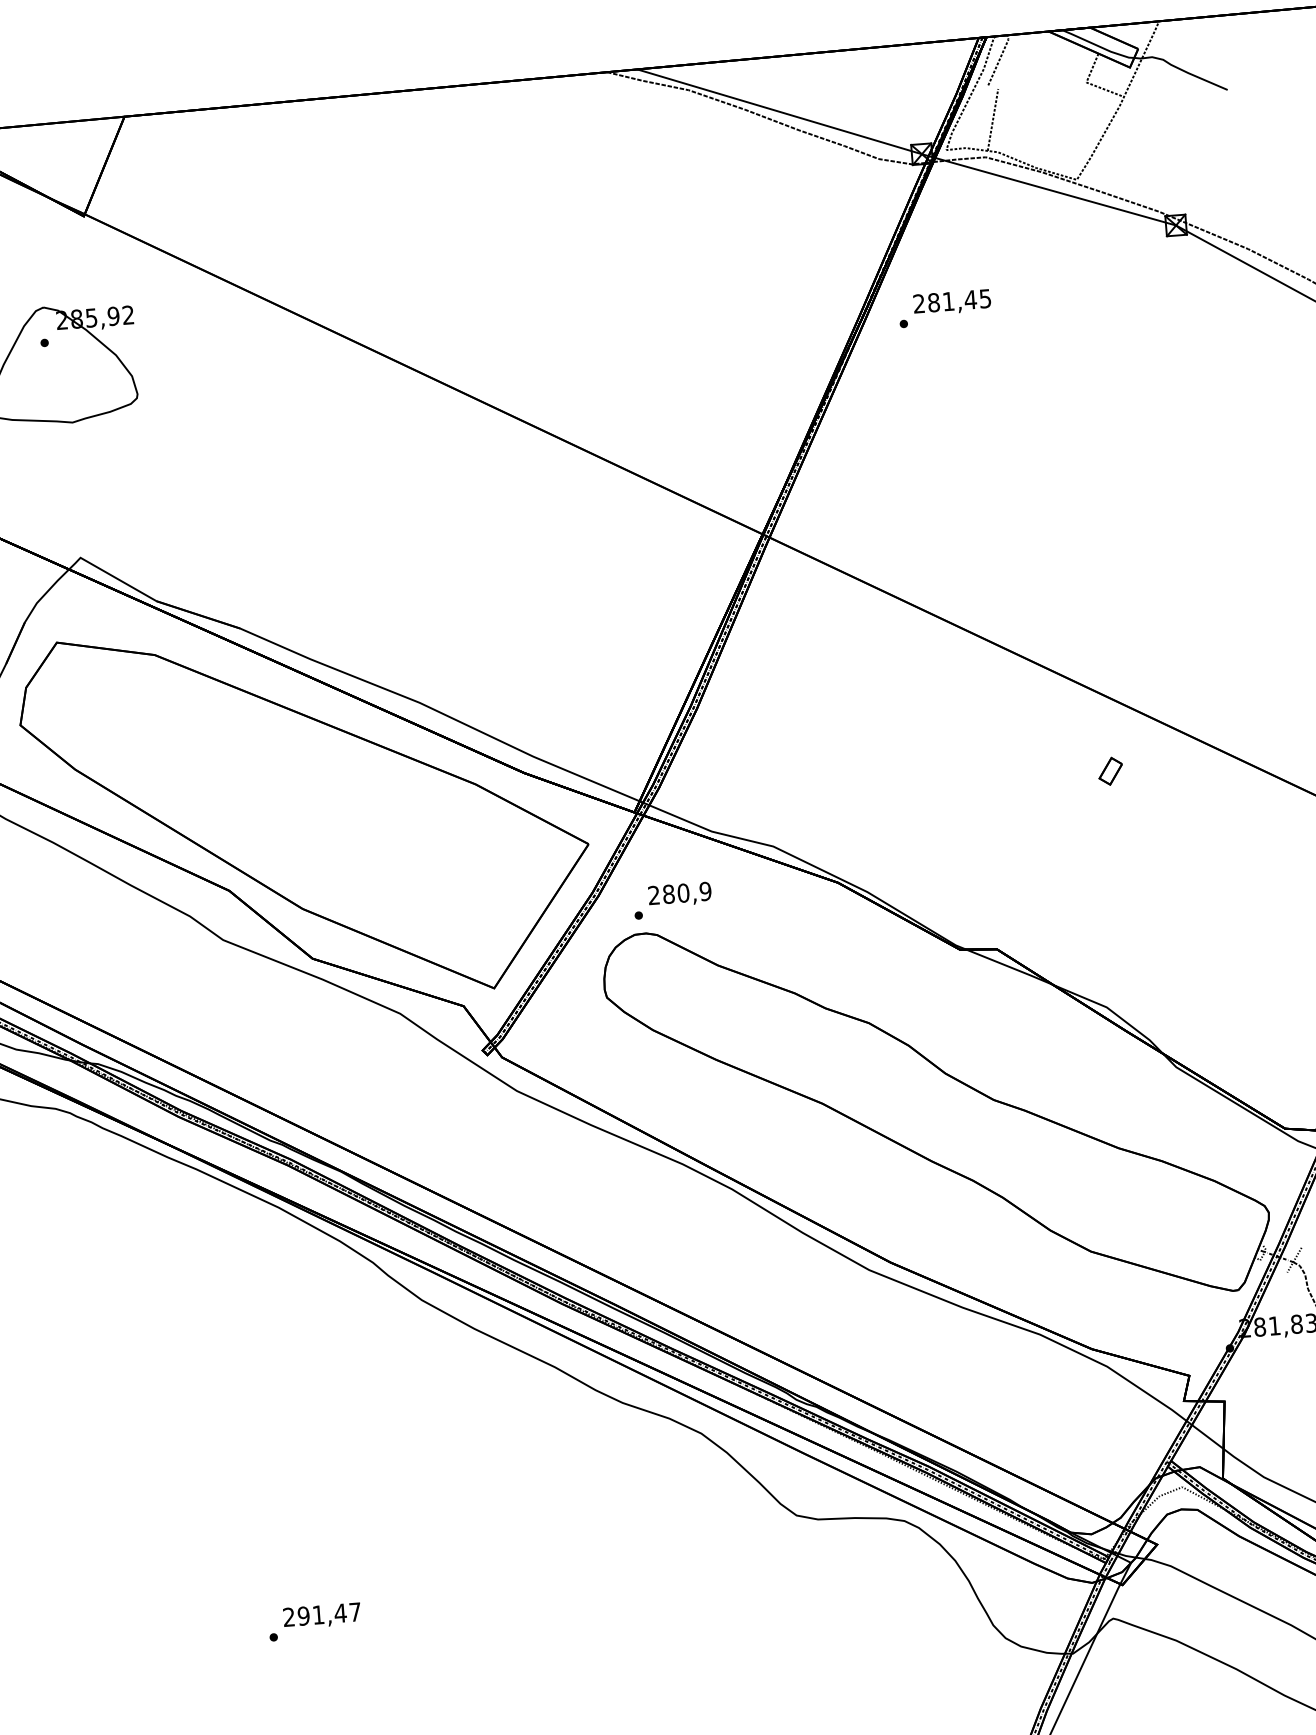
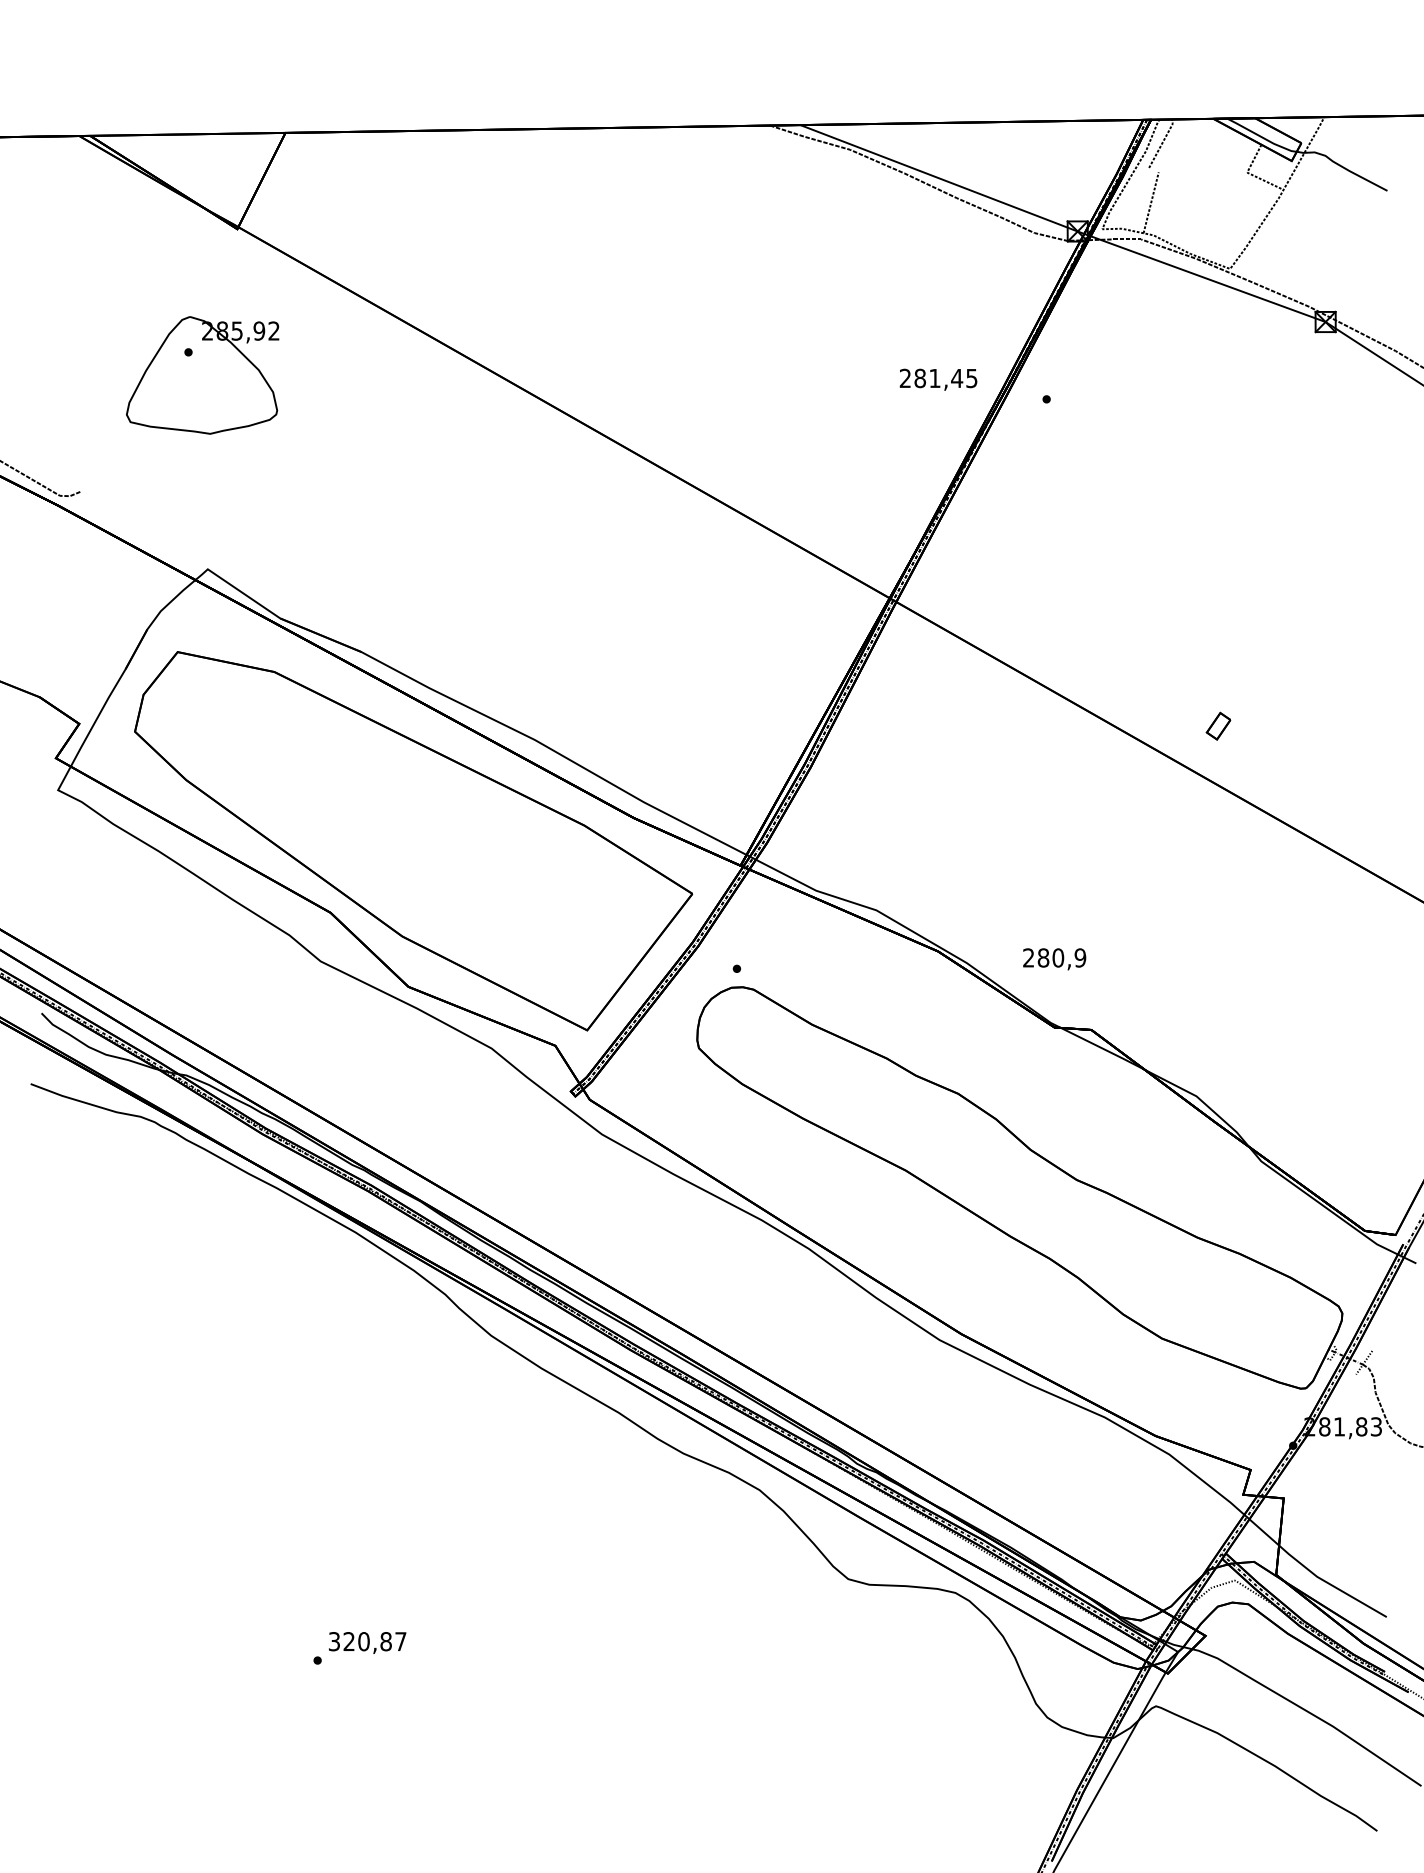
text: (952, 302) -> (938, 379), moved
part: (1110, 770) -> (1218, 725), moved
text: (679, 894) -> (1054, 959), moved
text: (315, 1615) -> (360, 1641), 291,47 -> 320,87

